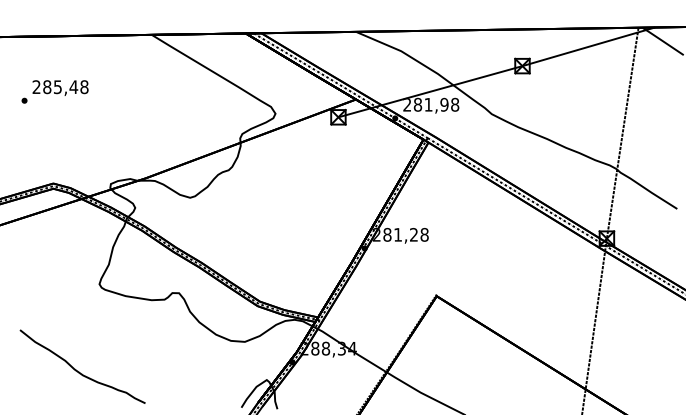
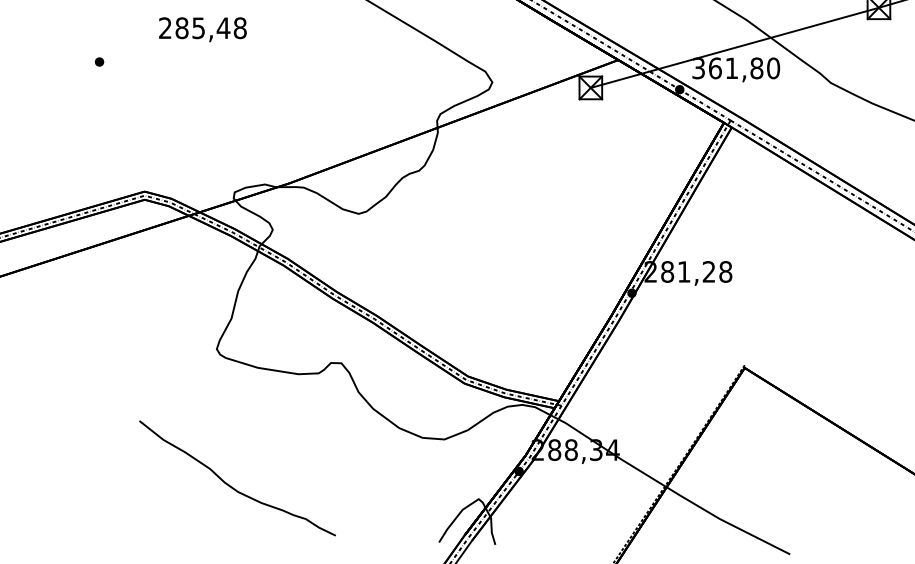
text: (60, 87) -> (202, 28), moved
text: (431, 104) -> (736, 67), 281,98 -> 361,80
curve: (79, 371) -> (232, 485), moved

